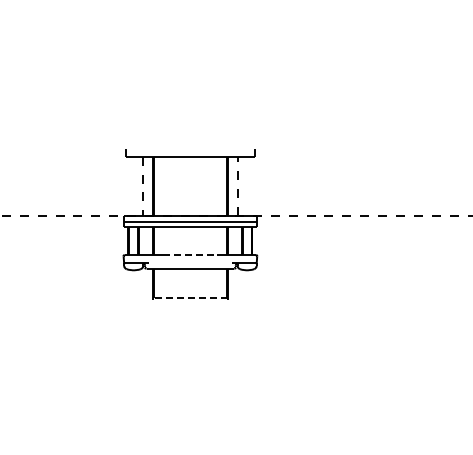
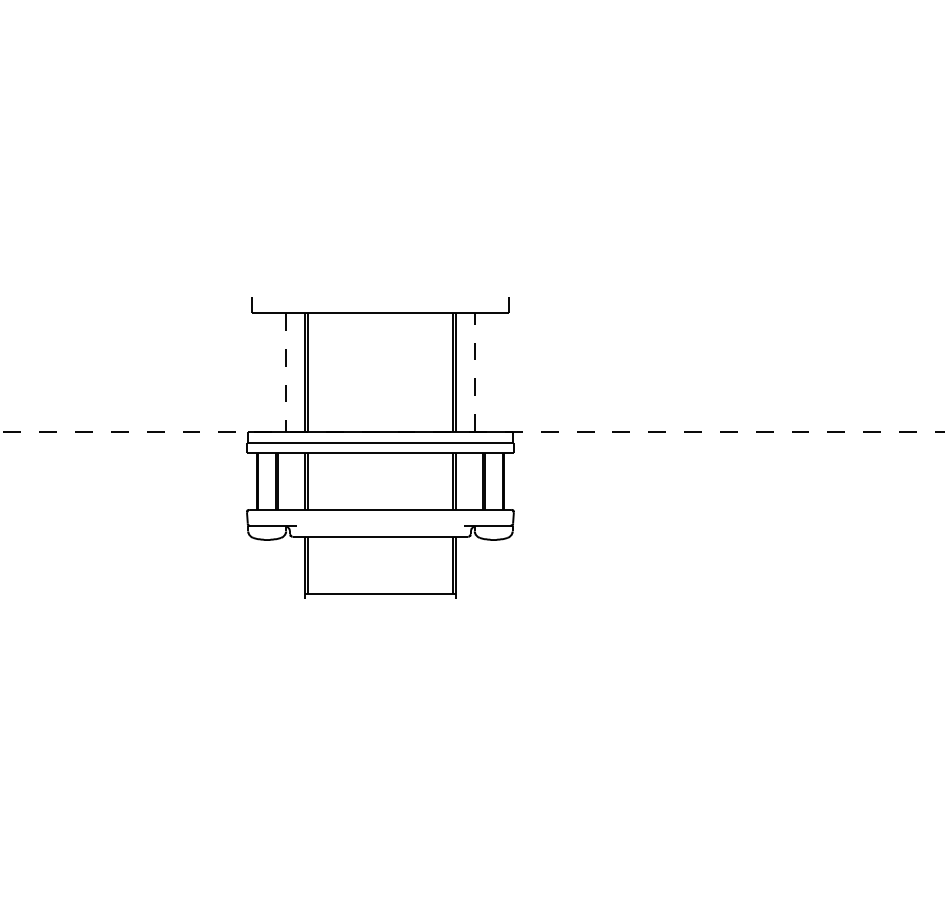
line: (190, 255) -> (380, 510), dashed -> solid
line: (190, 297) -> (380, 594), dashed -> solid

